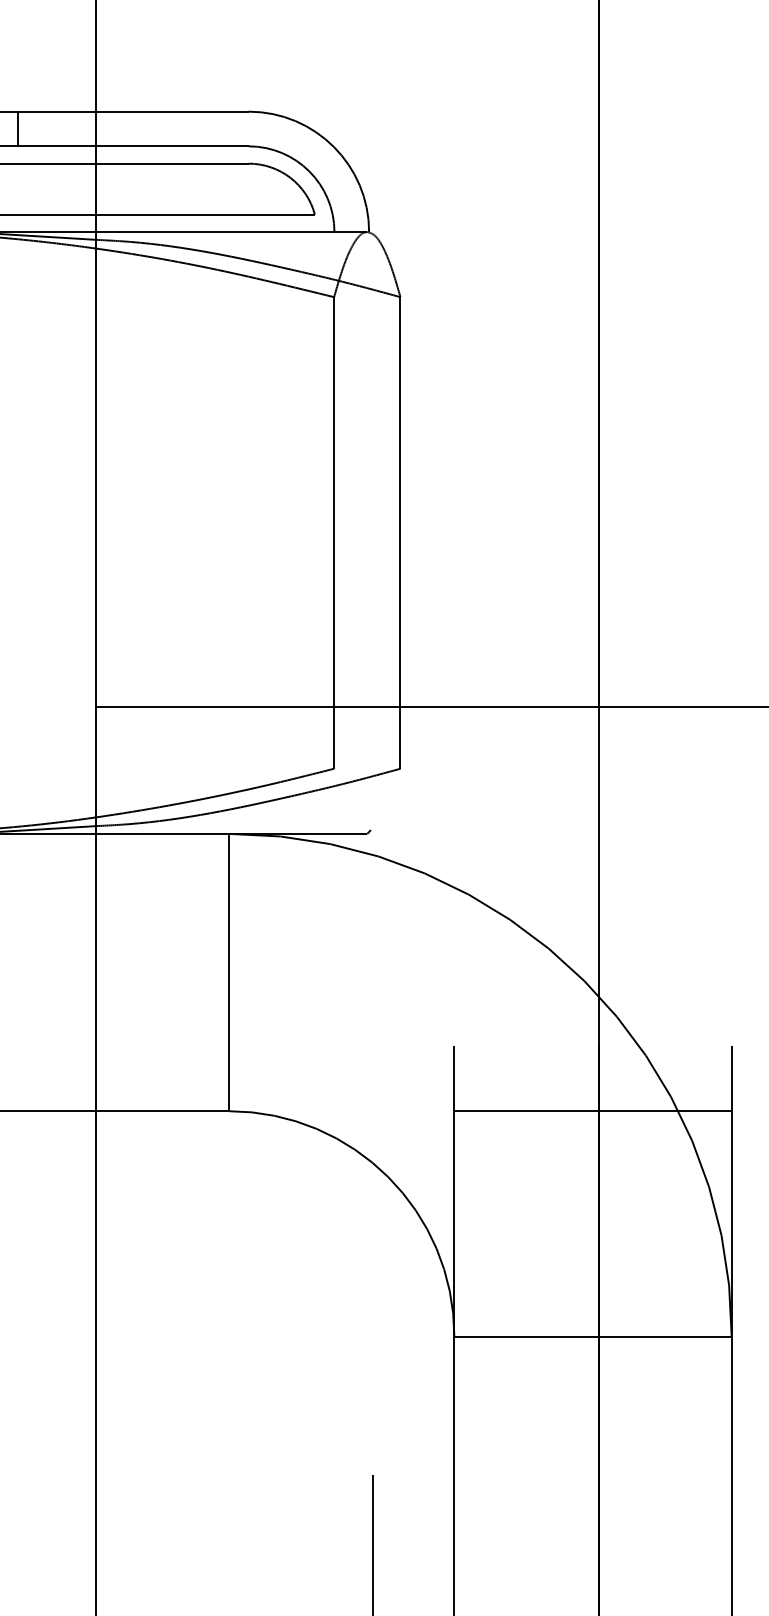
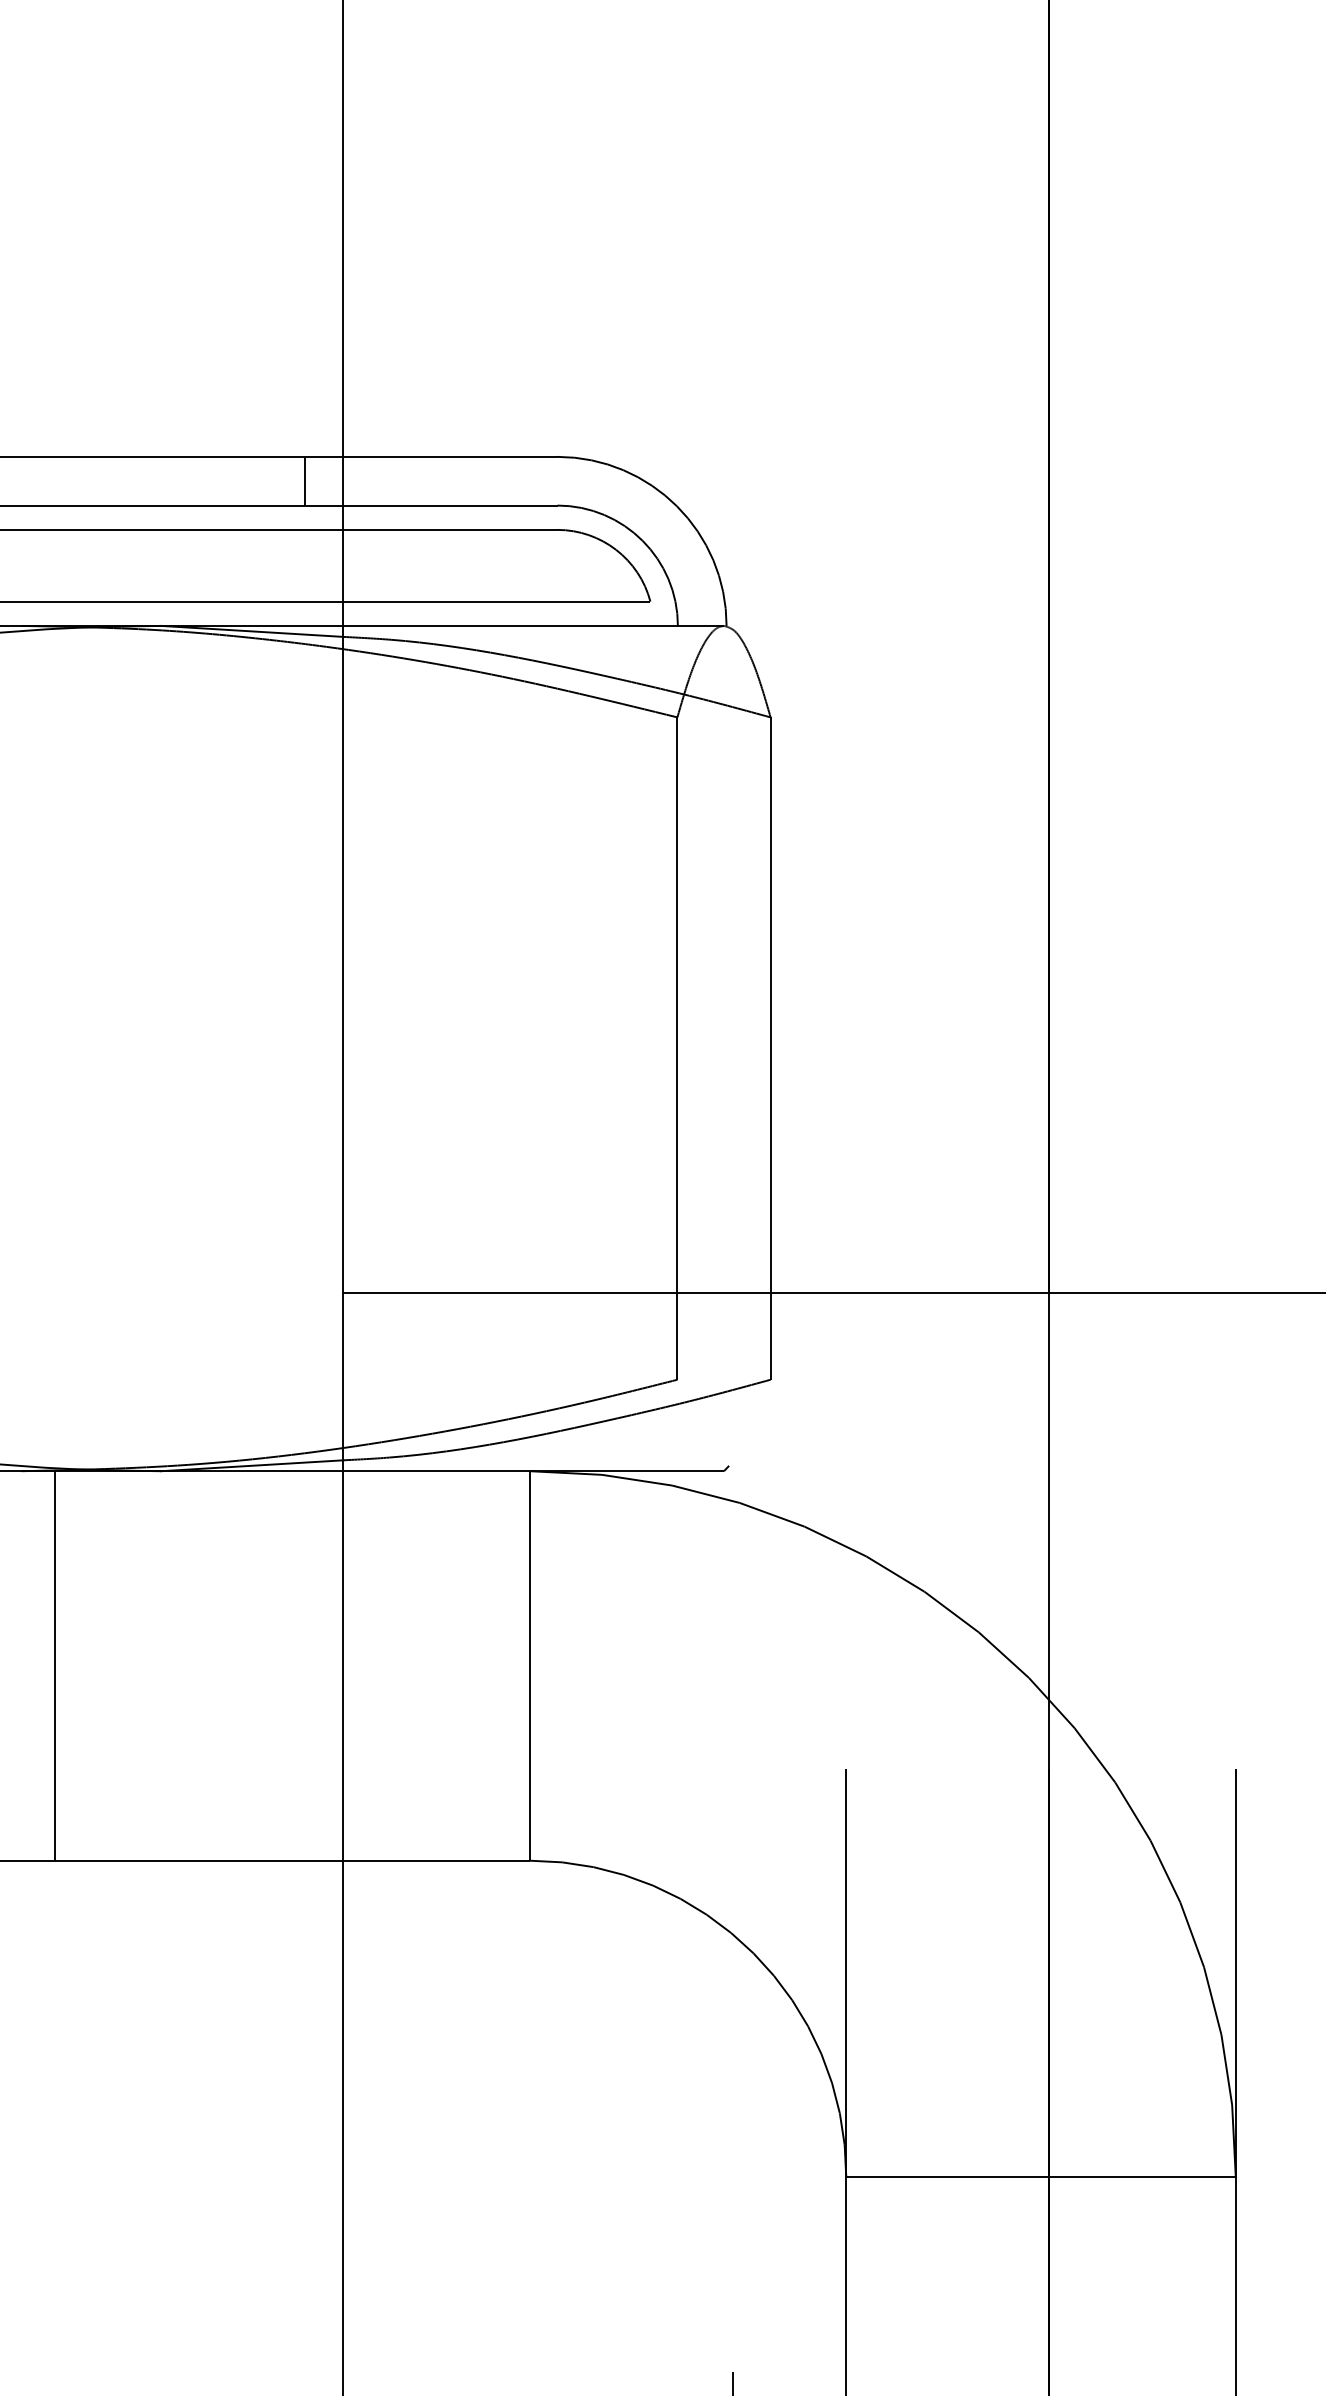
line: (18, 128) -> (305, 480), moved
line: (592, 1111) -> (1040, 1860), removed

